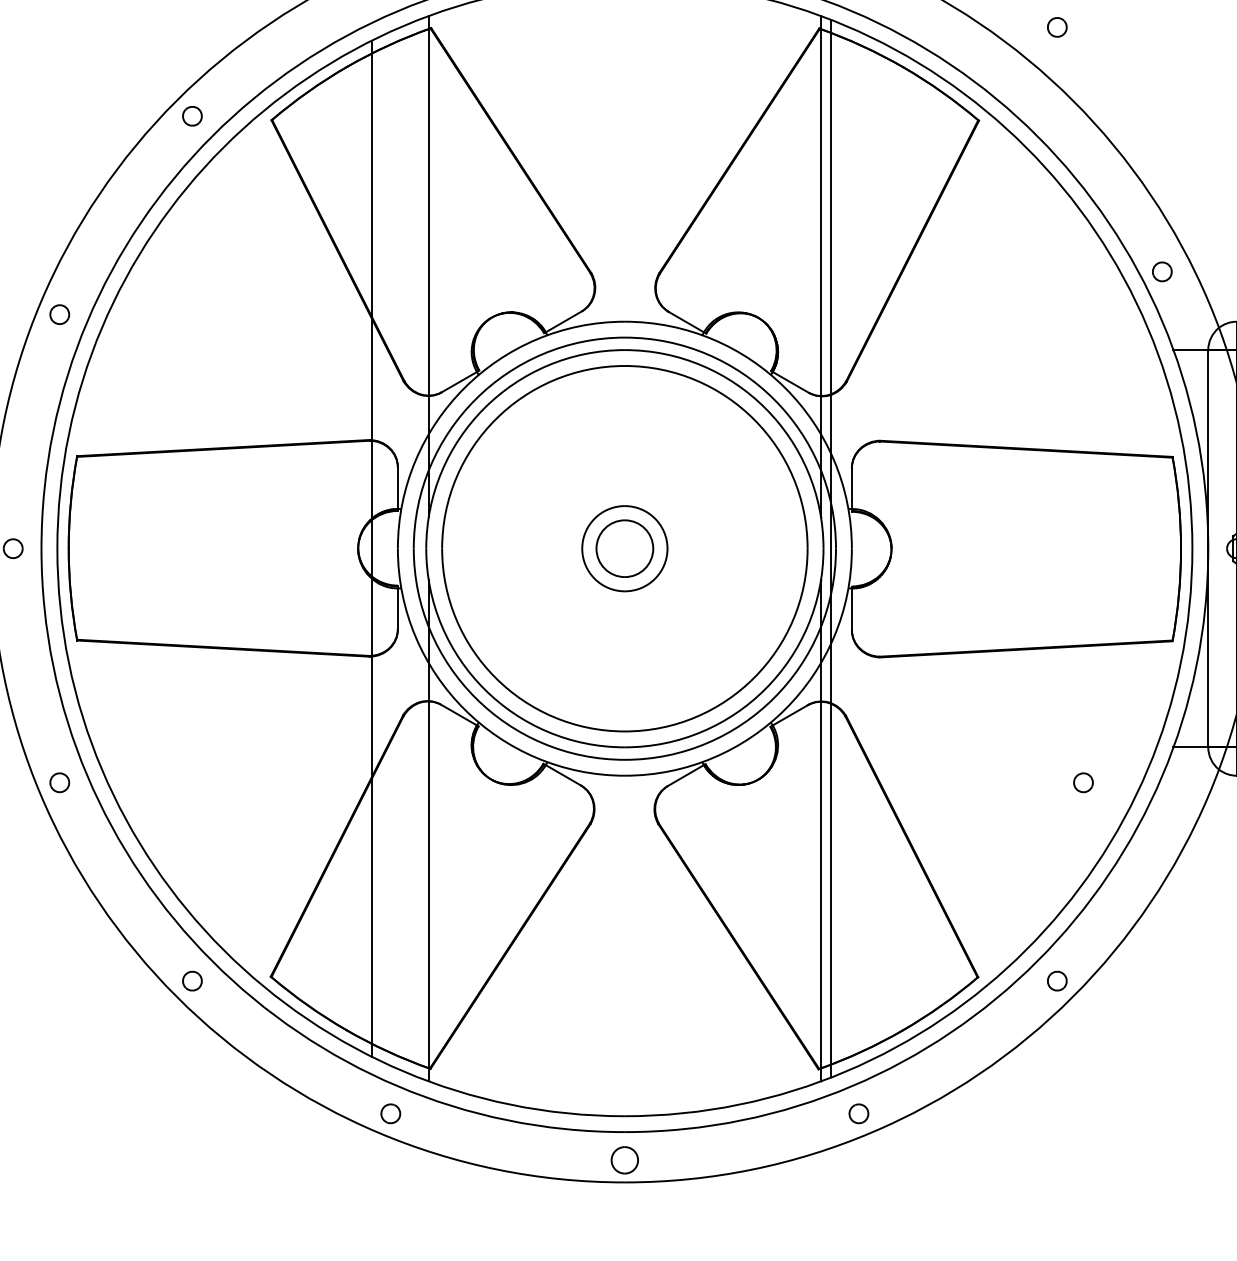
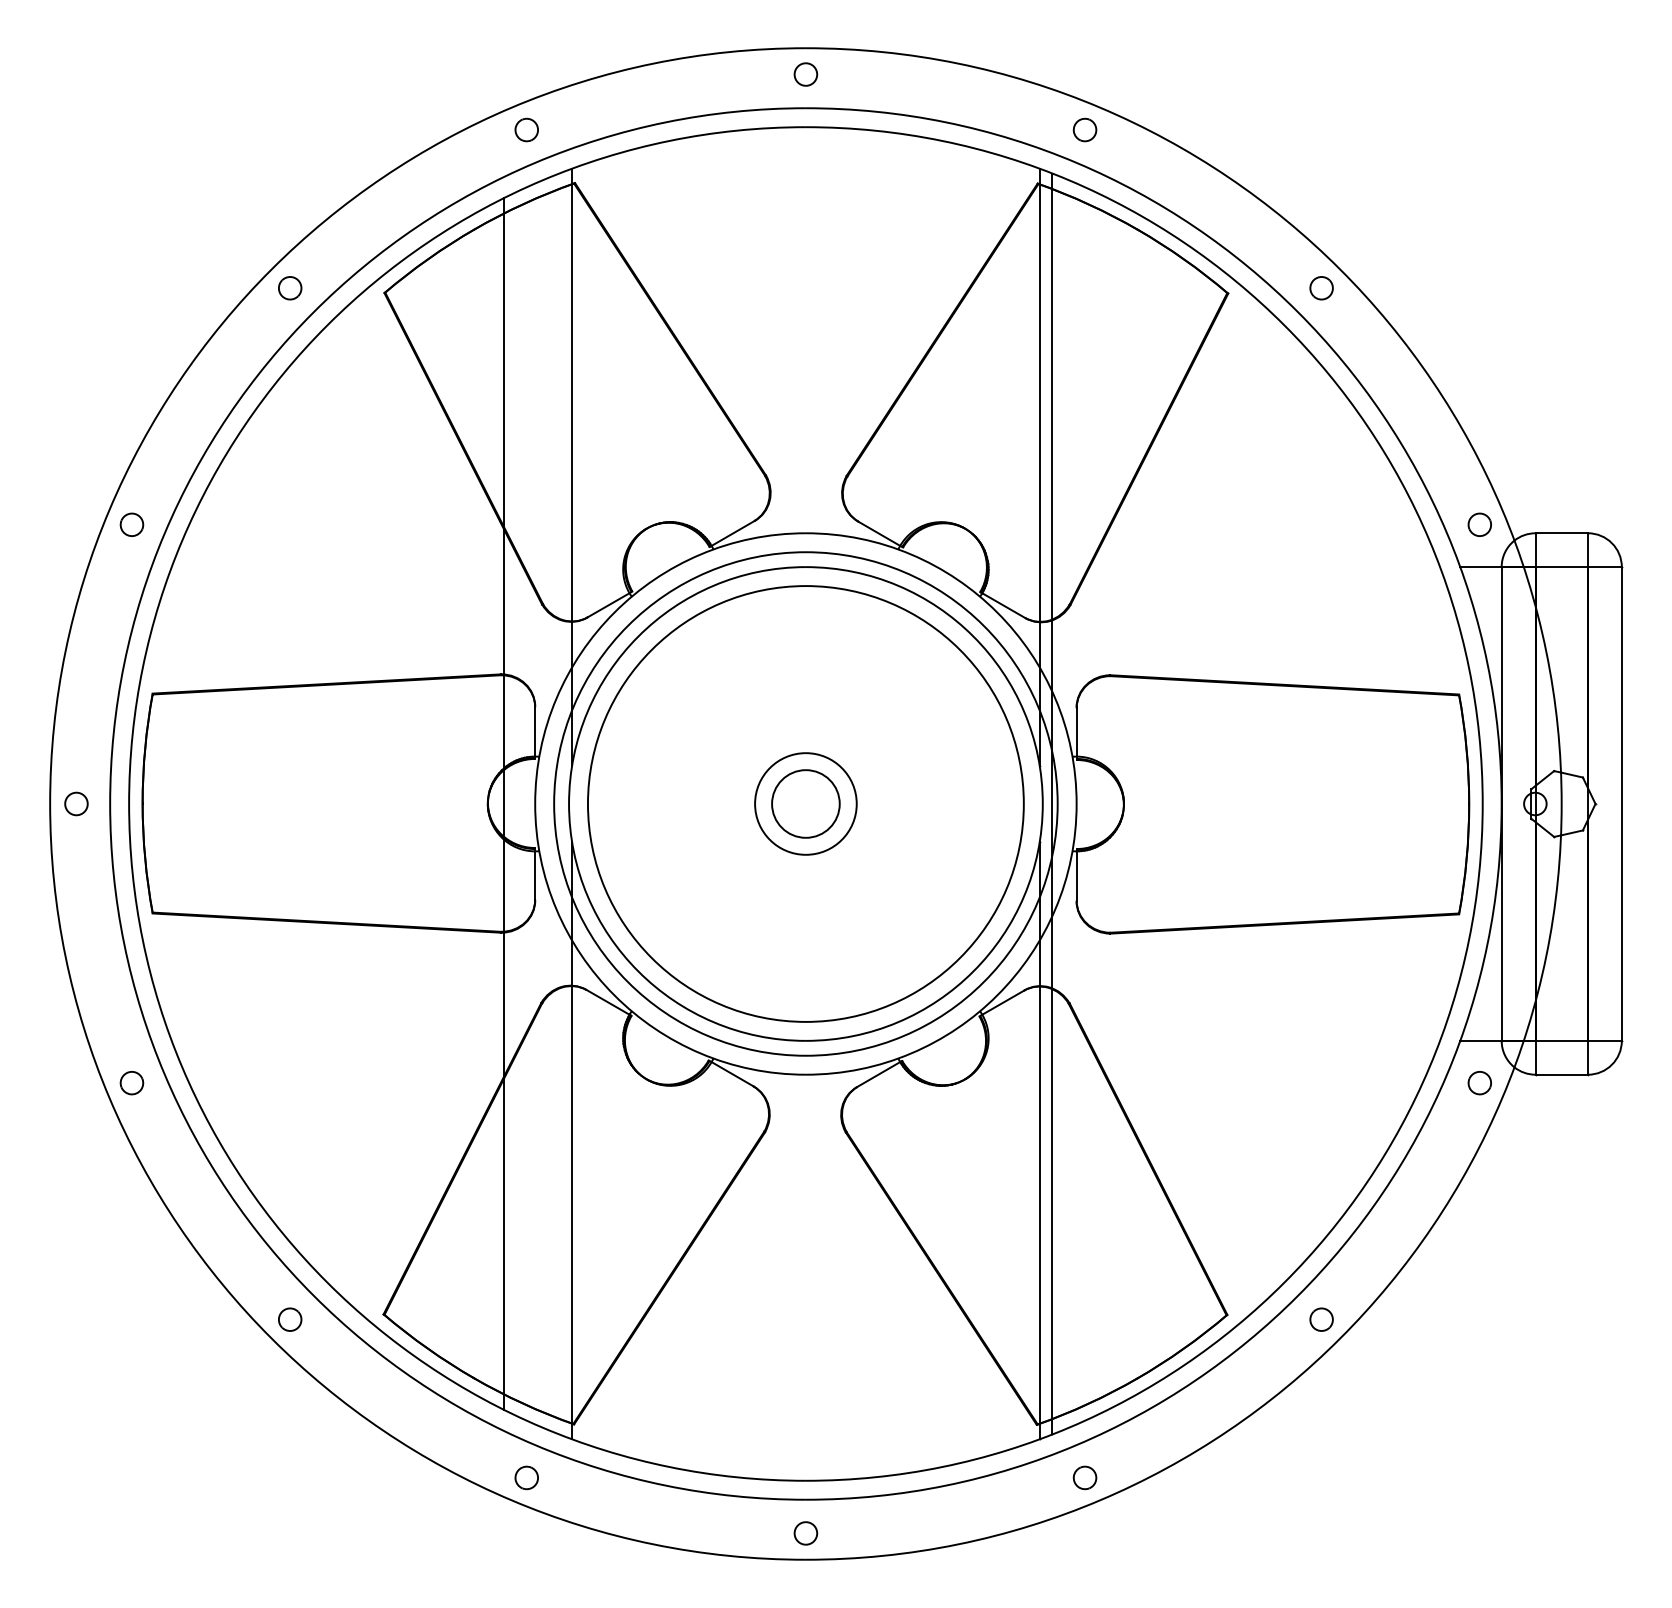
part: (1057, 27) -> (1321, 288), moved
part: (1162, 271) -> (1479, 524), moved
part: (1083, 783) -> (1479, 1083), moved
part: (624, 1160) -> (805, 1533), size x0.71

